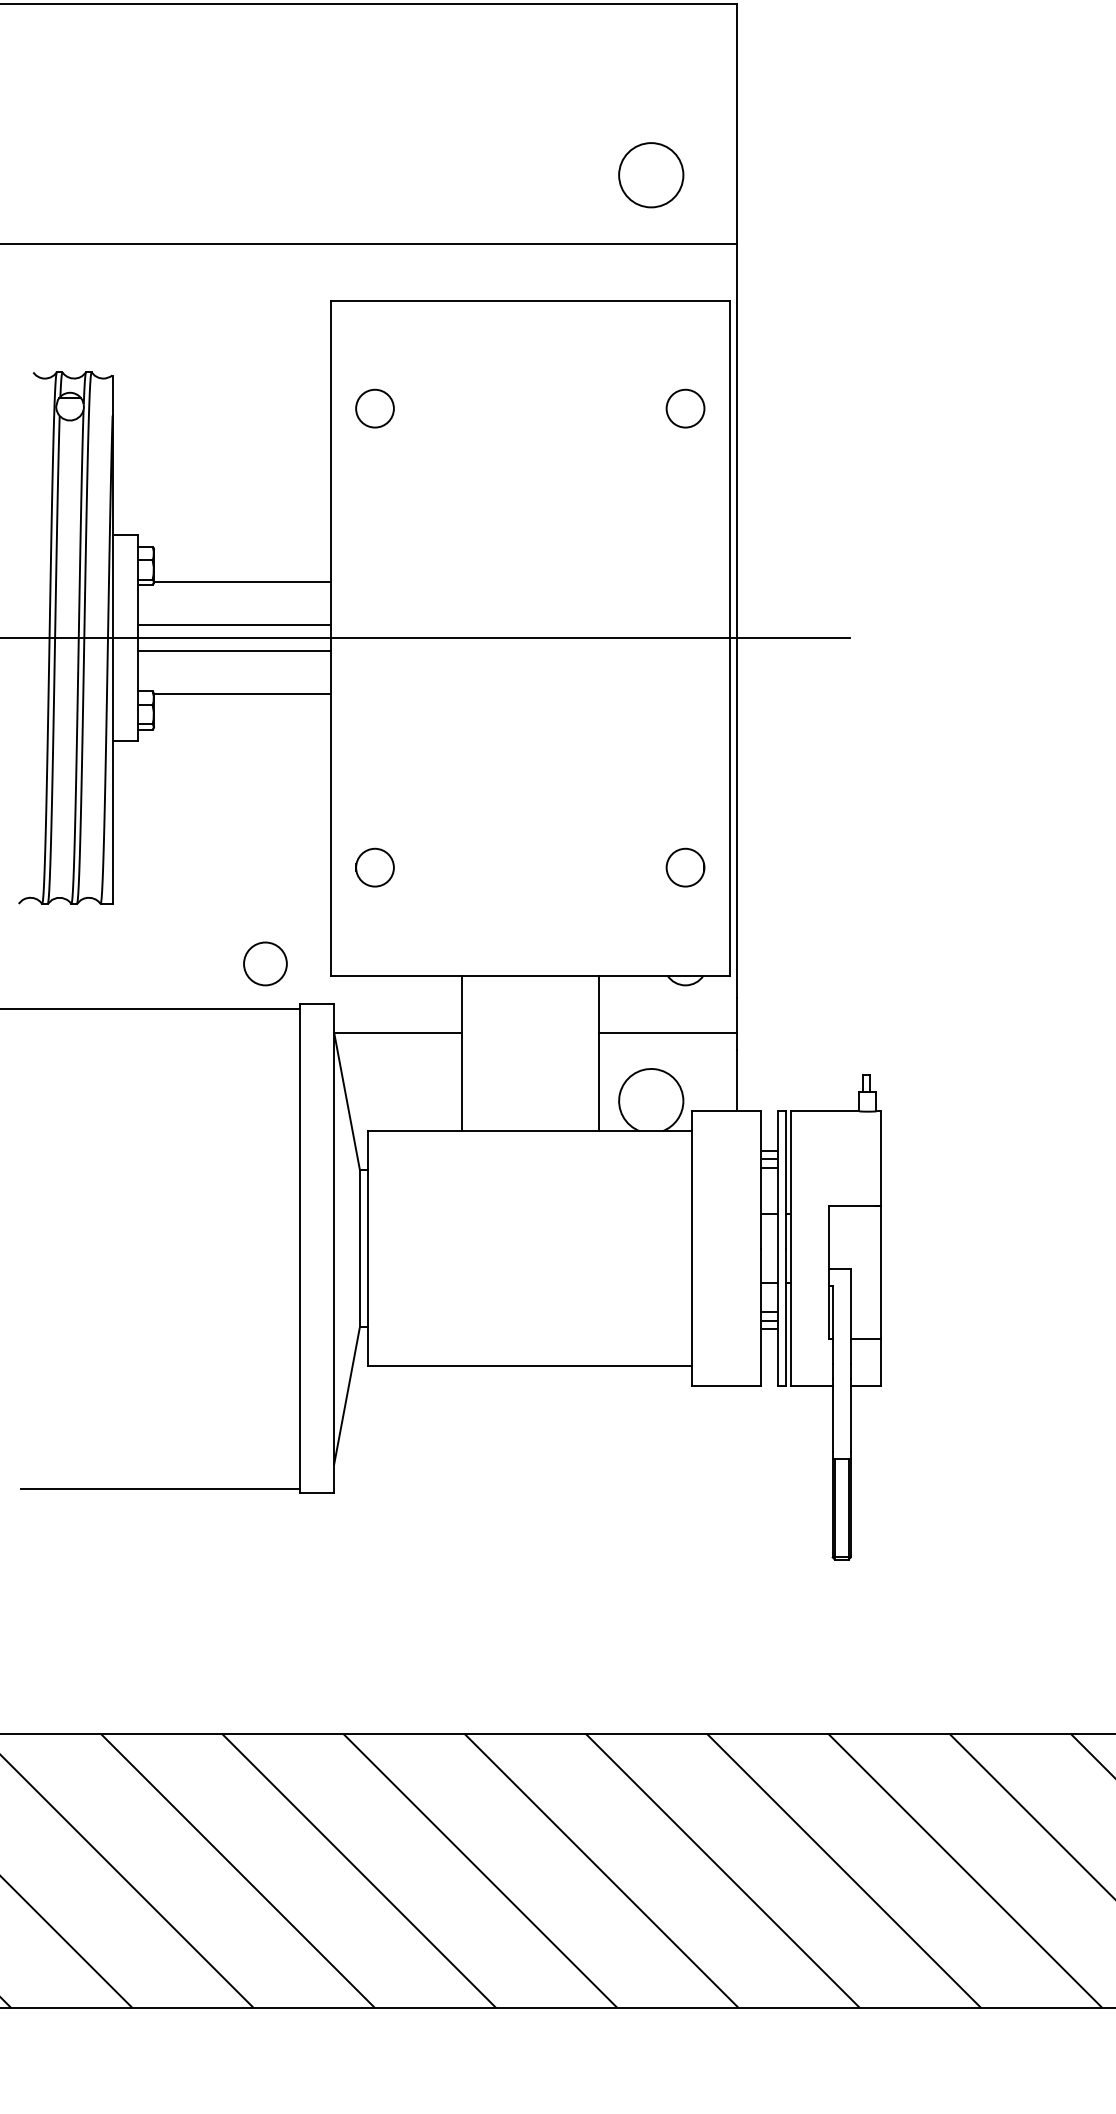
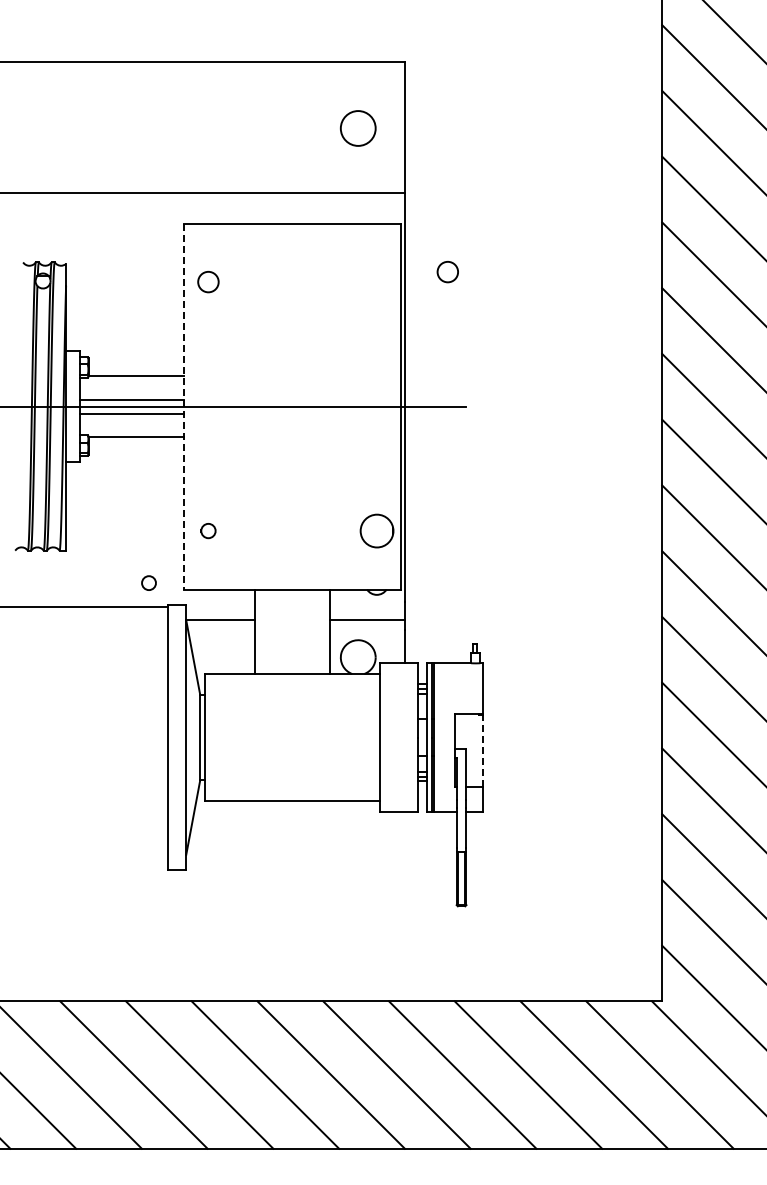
circle: (649, 175) -> (357, 128), moved
circle: (684, 409) -> (447, 272), moved
line: (330, 639) -> (184, 407), solid -> dashed
part: (375, 866) -> (208, 530), size x0.7
part: (684, 866) -> (376, 530), size x1.6
circle: (264, 962) -> (148, 582), size x0.6
line: (880, 1272) -> (482, 750), solid -> dashed
line: (159, 1488) -> (91, 867), removed

